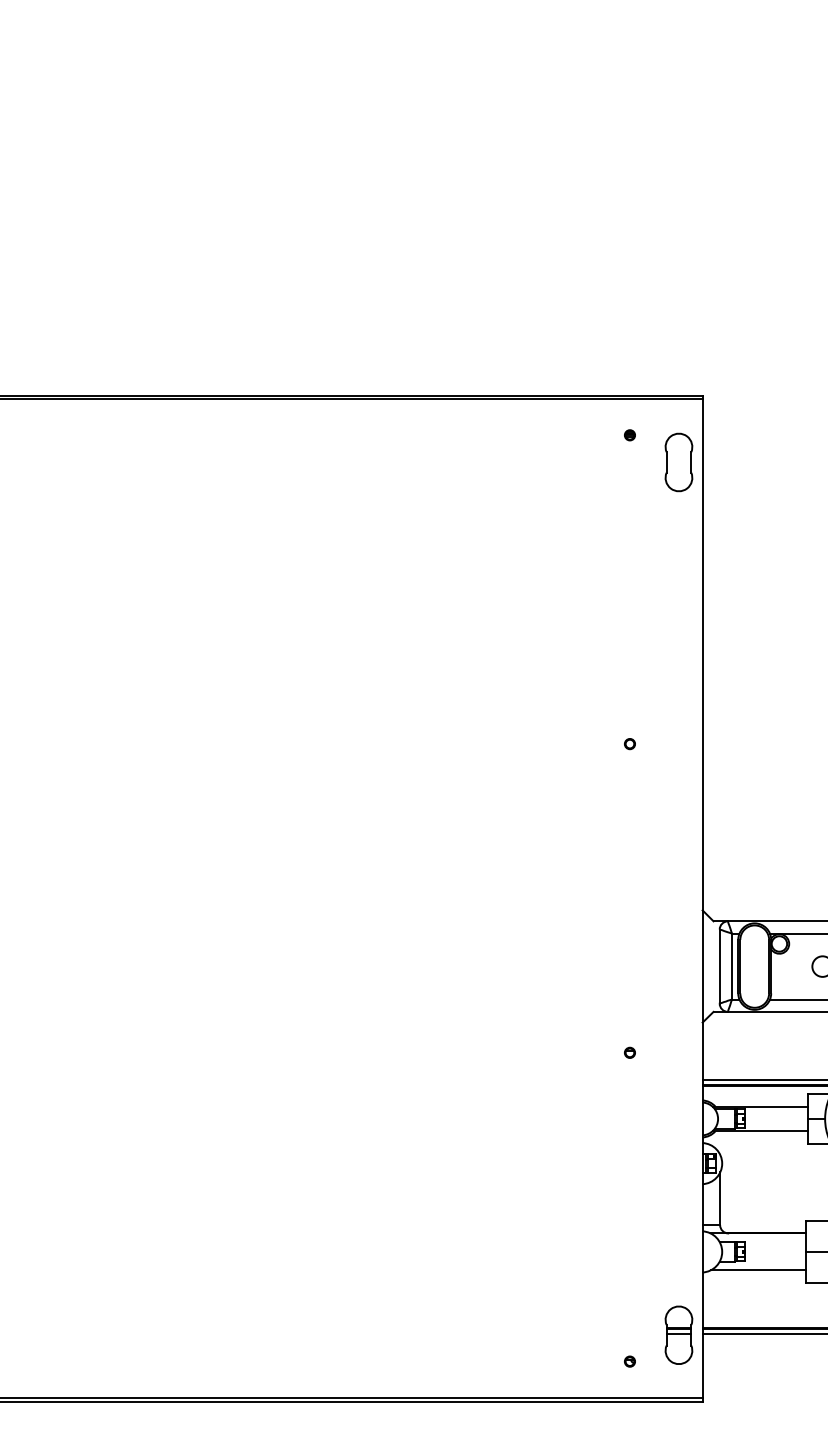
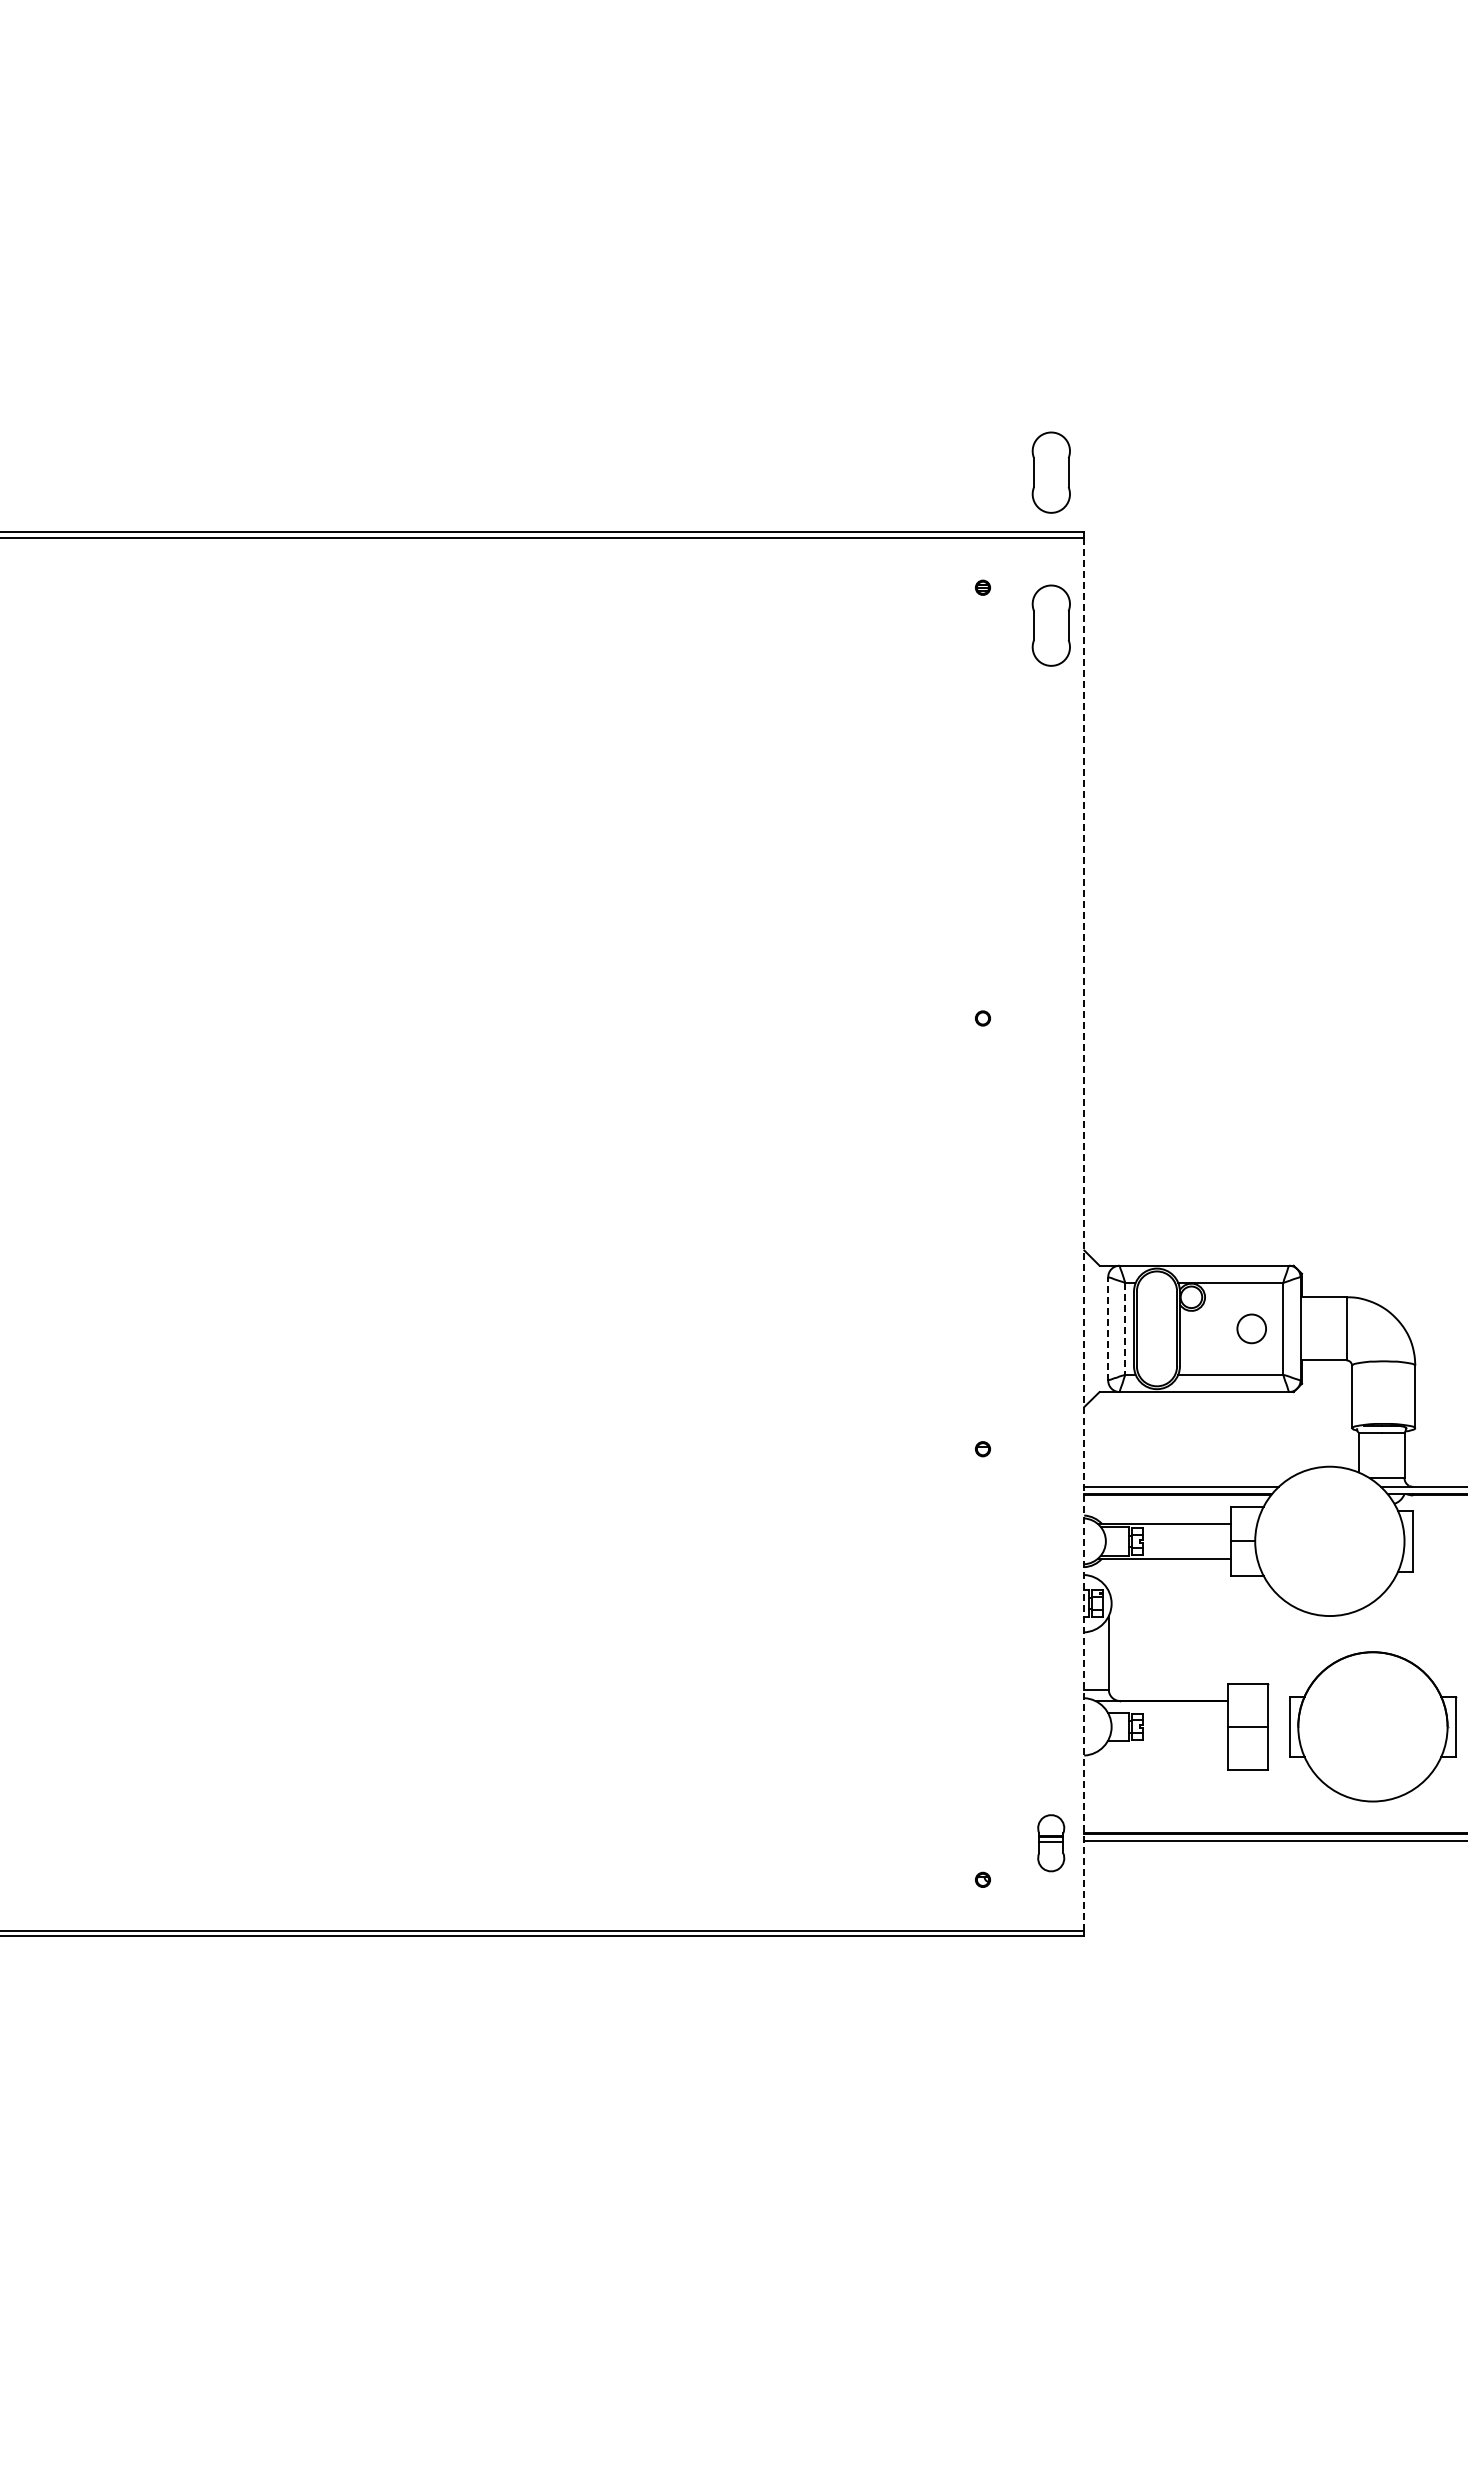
part: (678, 352) -> (1050, 472), added
line: (702, 898) -> (1084, 1234), solid -> dashed
line: (719, 966) -> (1108, 1328), solid -> dashed
line: (732, 966) -> (1125, 1328), solid -> dashed
line: (757, 1270) -> (1161, 1752), removed
part: (678, 1335) -> (1050, 1843), size x0.7

